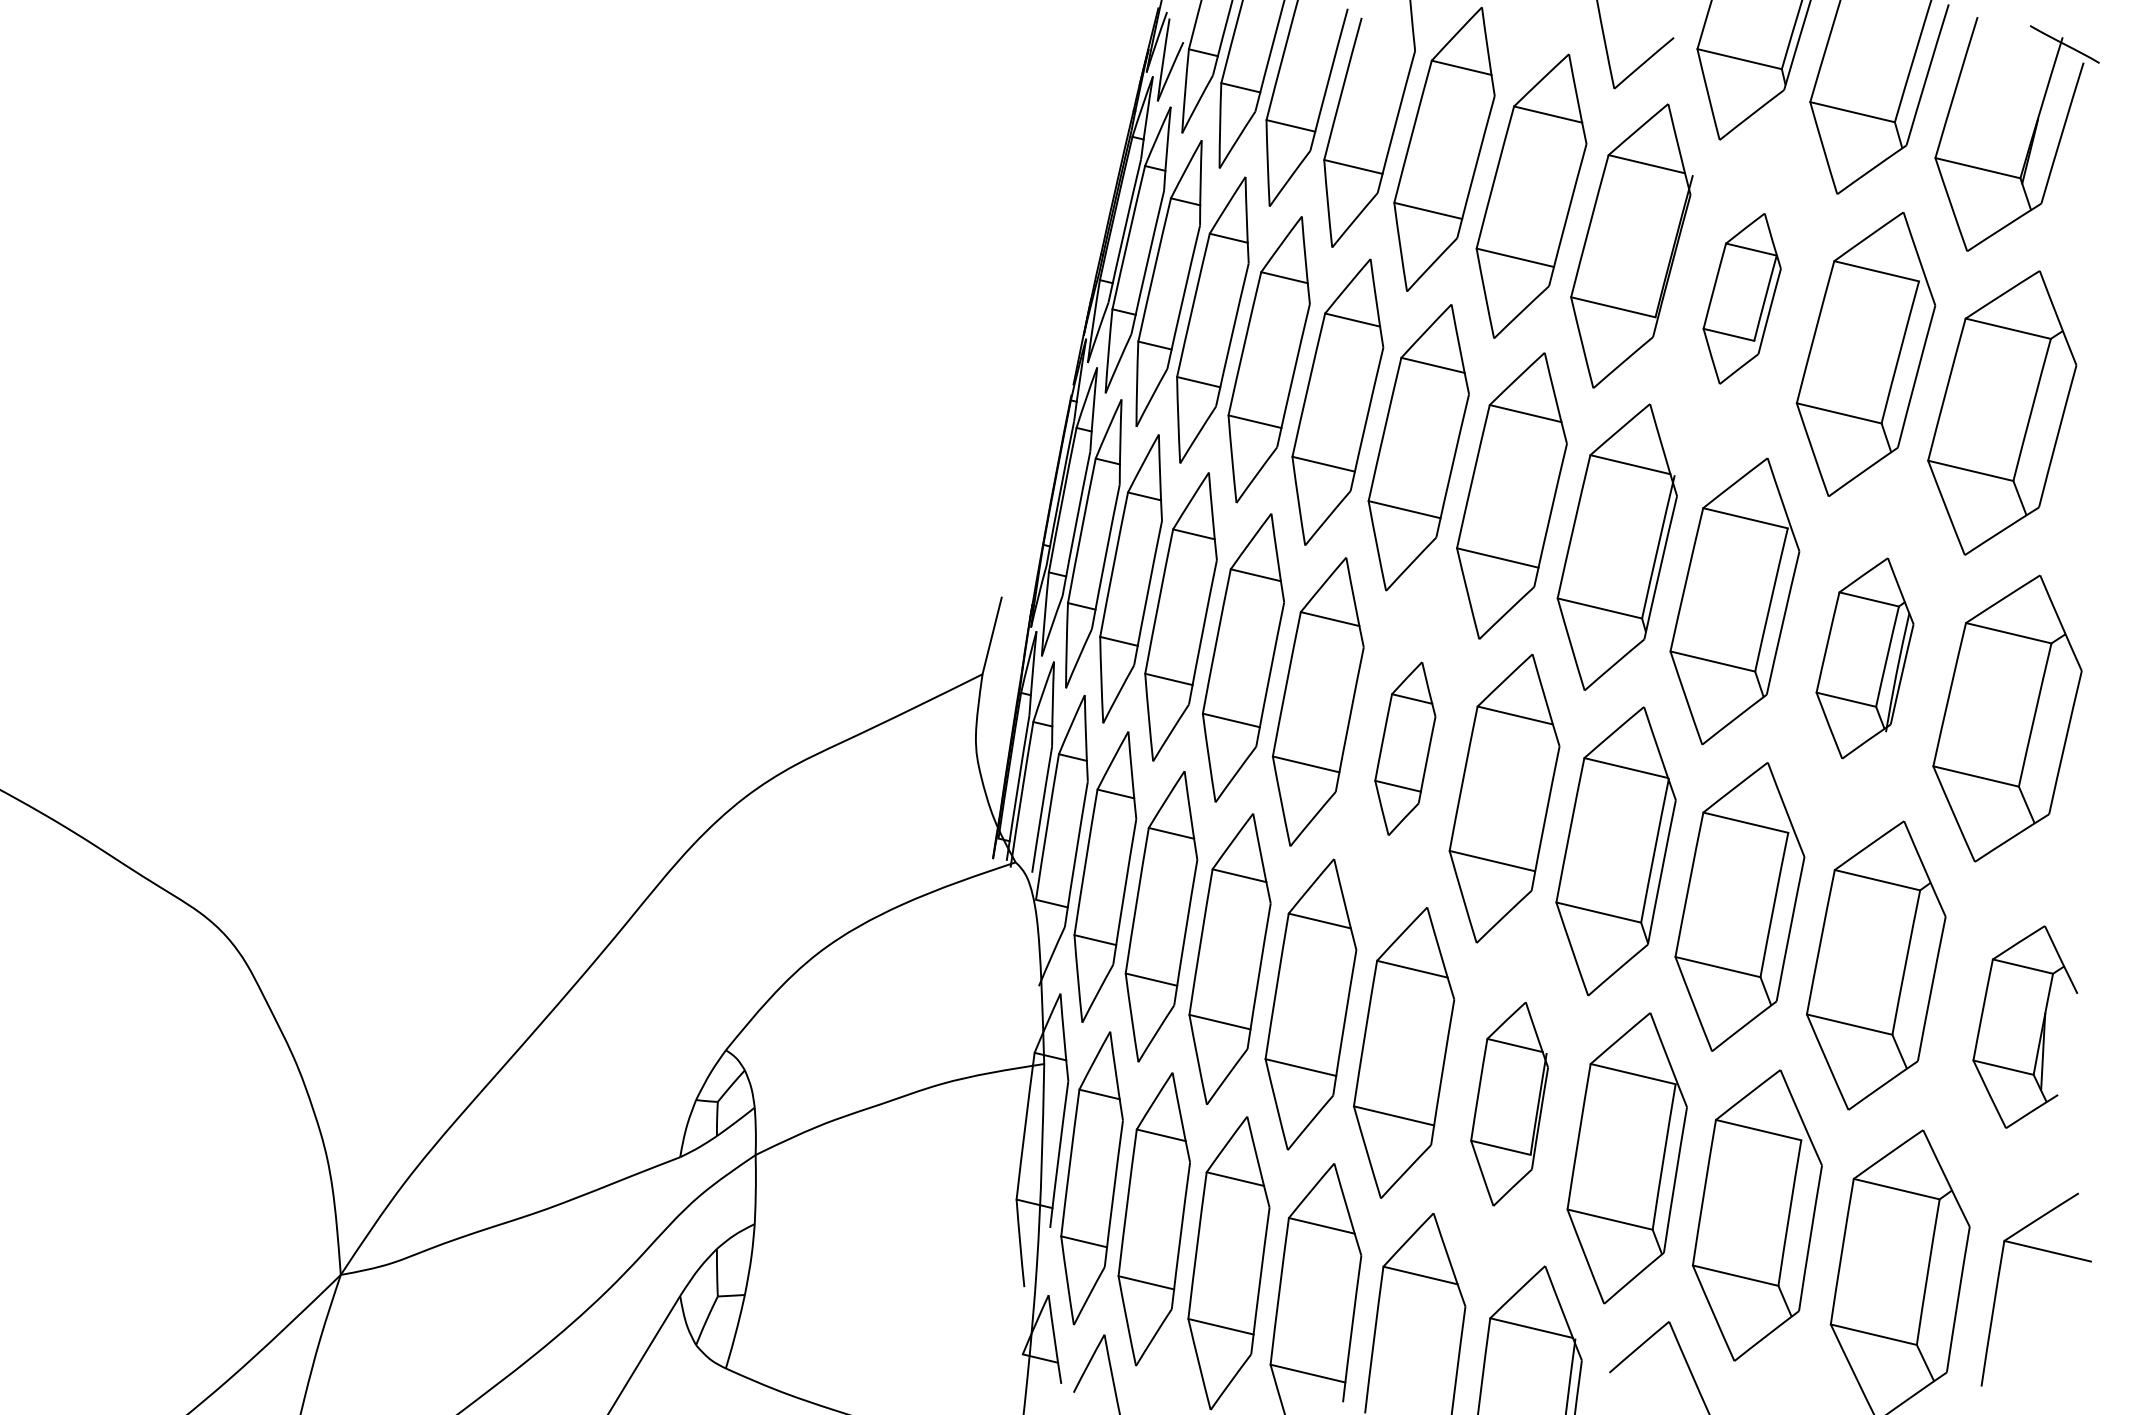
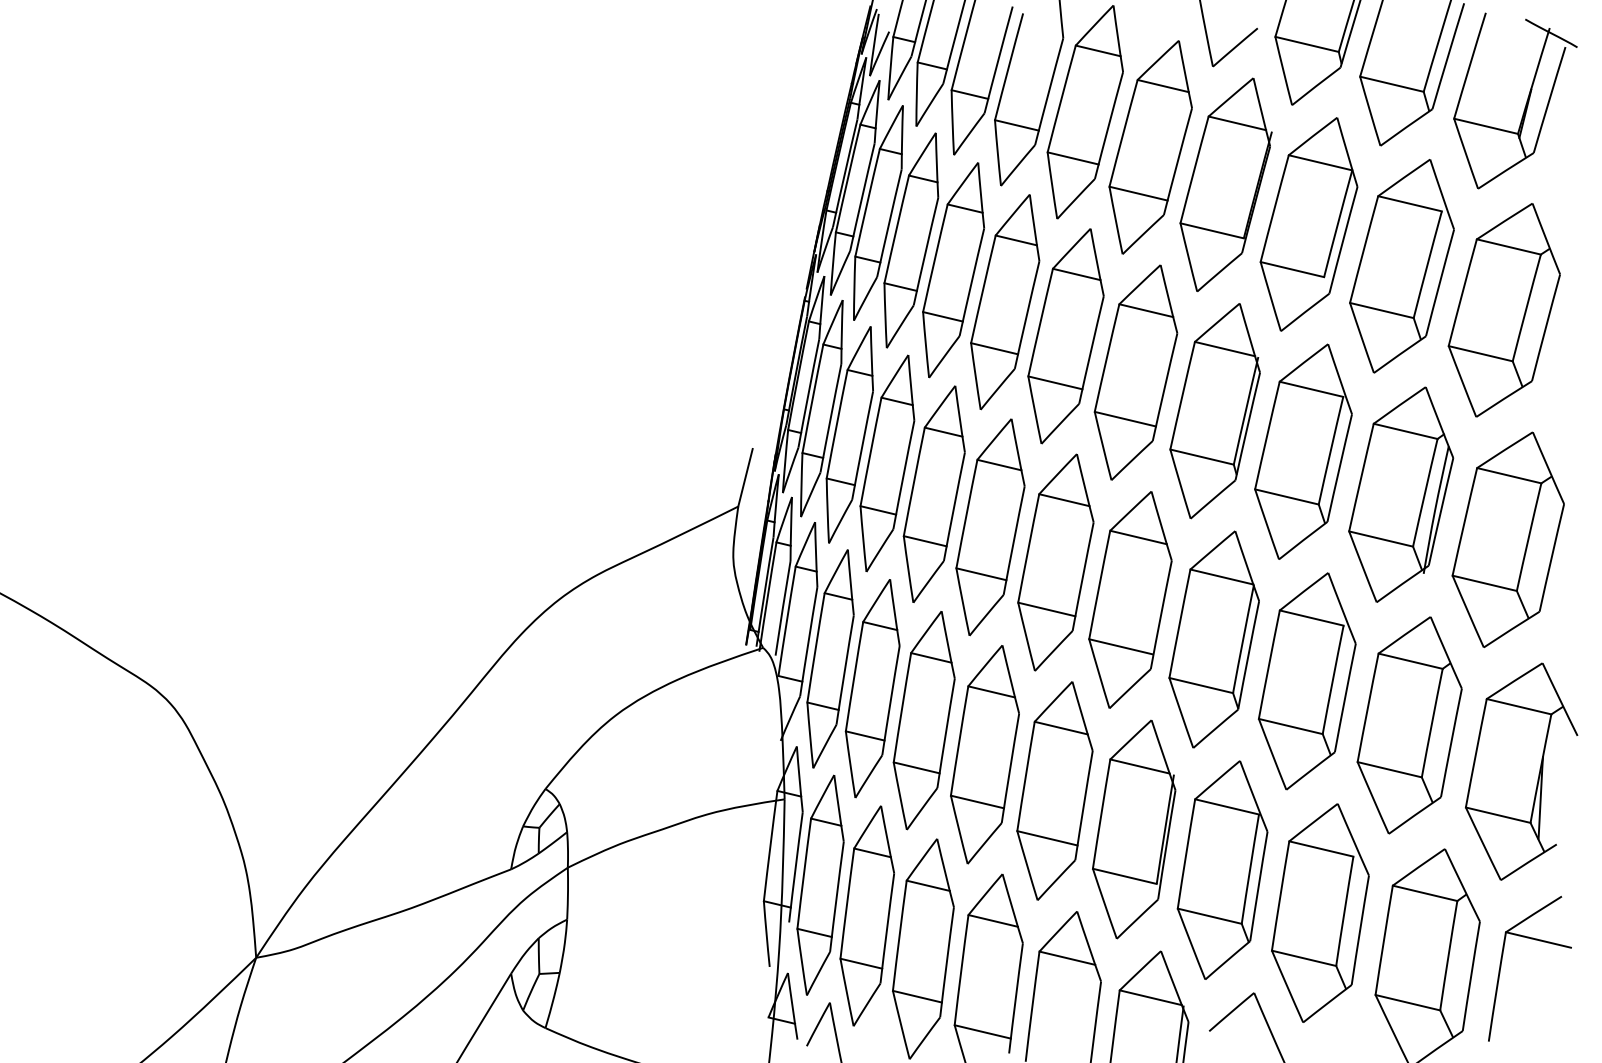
part: (1741, 298) -> (1308, 224), size x1.67
part: (1865, 658) -> (1401, 494), size x1.43
part: (1404, 748) -> (1055, 562), size x1.67
part: (2025, 1026) -> (1521, 771), size x1.43
part: (1509, 1104) -> (1134, 829), size x1.43

